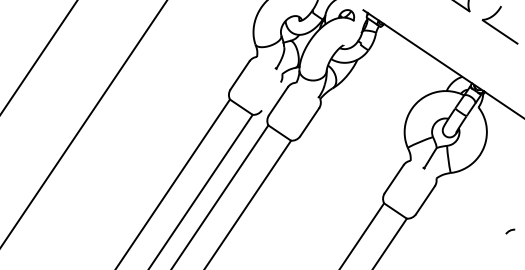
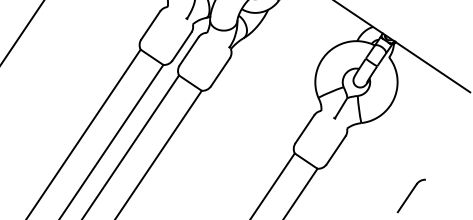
line: (270, 96) -> (181, 46), added
line: (496, 248) -> (407, 198), added

